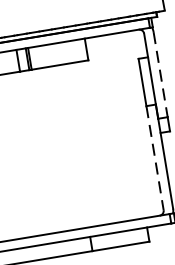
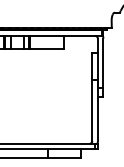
line: (160, 74) -> (103, 63), dashed -> solid
line: (155, 159) -> (92, 111), dashed -> solid

